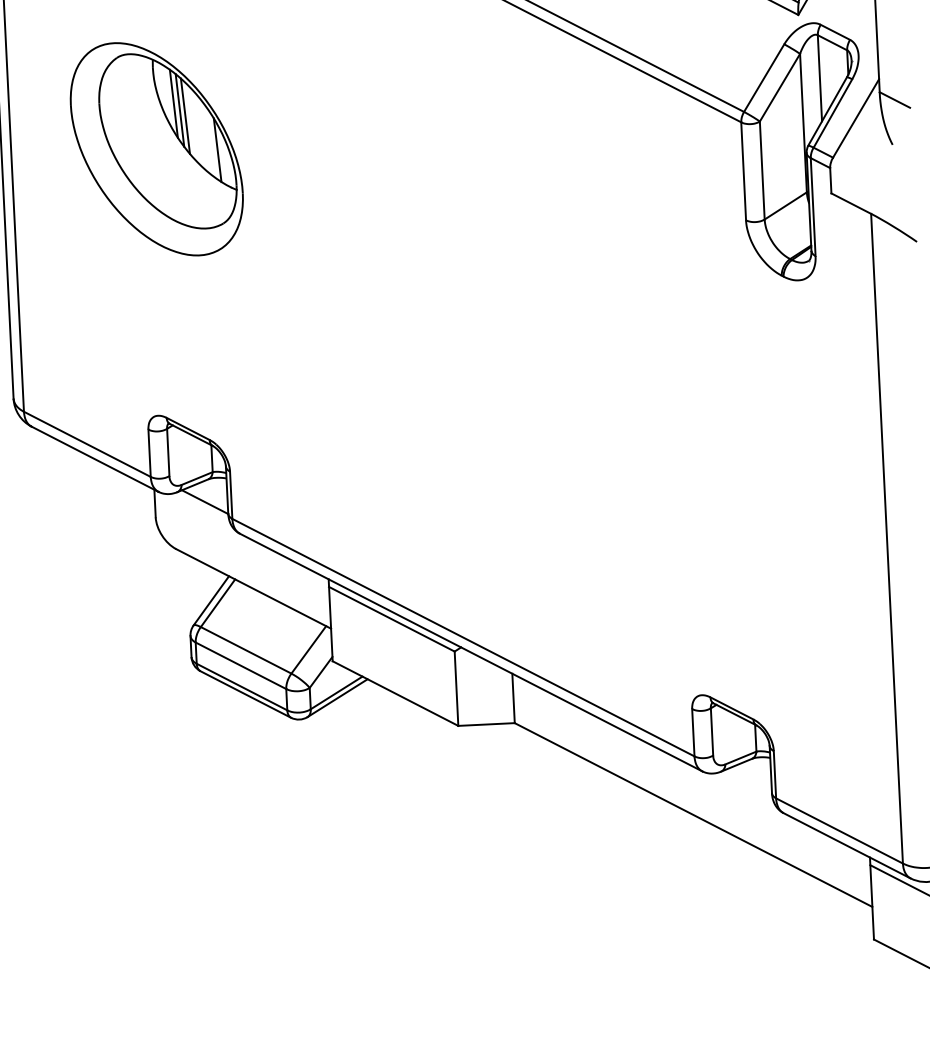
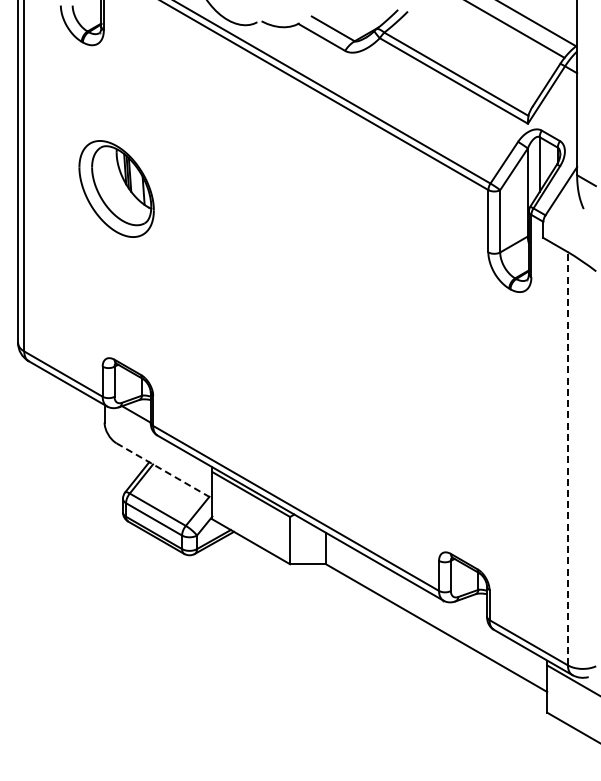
part: (156, 148) -> (116, 188), size x0.7
line: (886, 538) -> (567, 458), solid -> dashed
line: (253, 589) -> (164, 471), solid -> dashed

